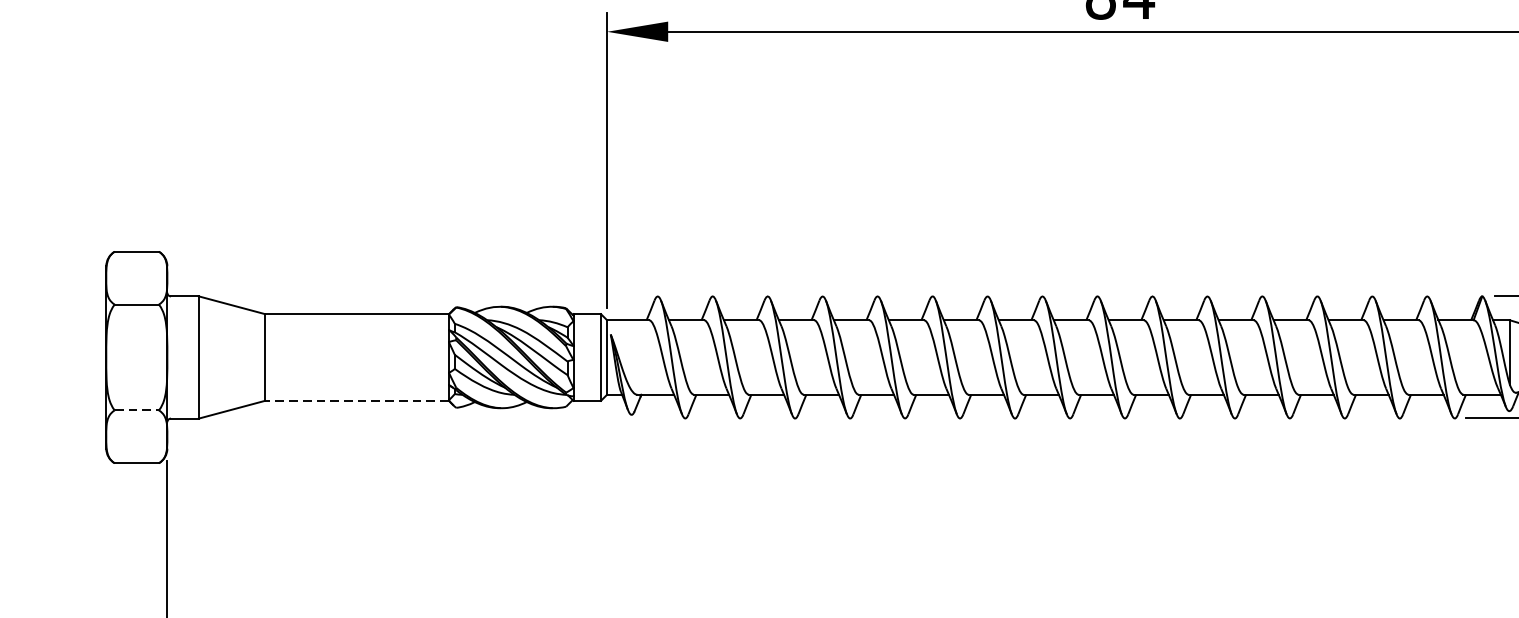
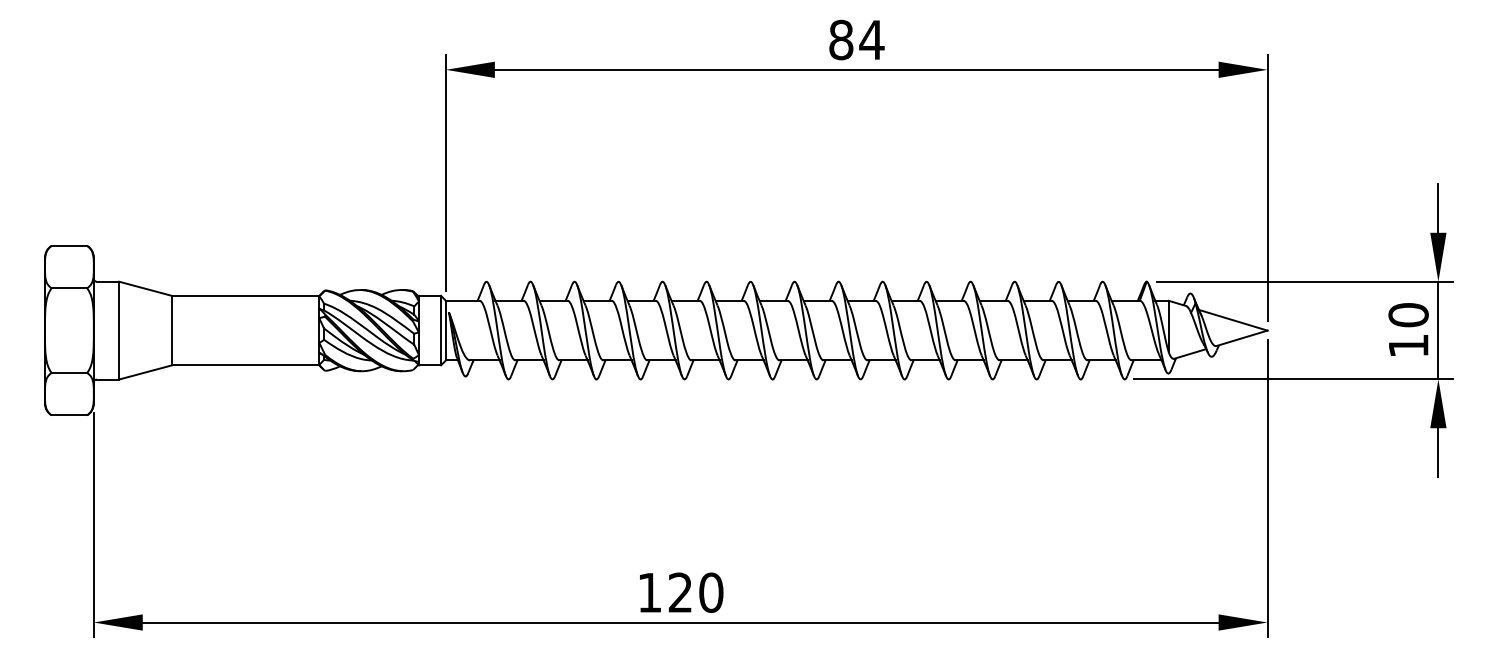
line: (356, 401) -> (245, 365), dashed -> solid
line: (136, 409) -> (69, 372), dashed -> solid

